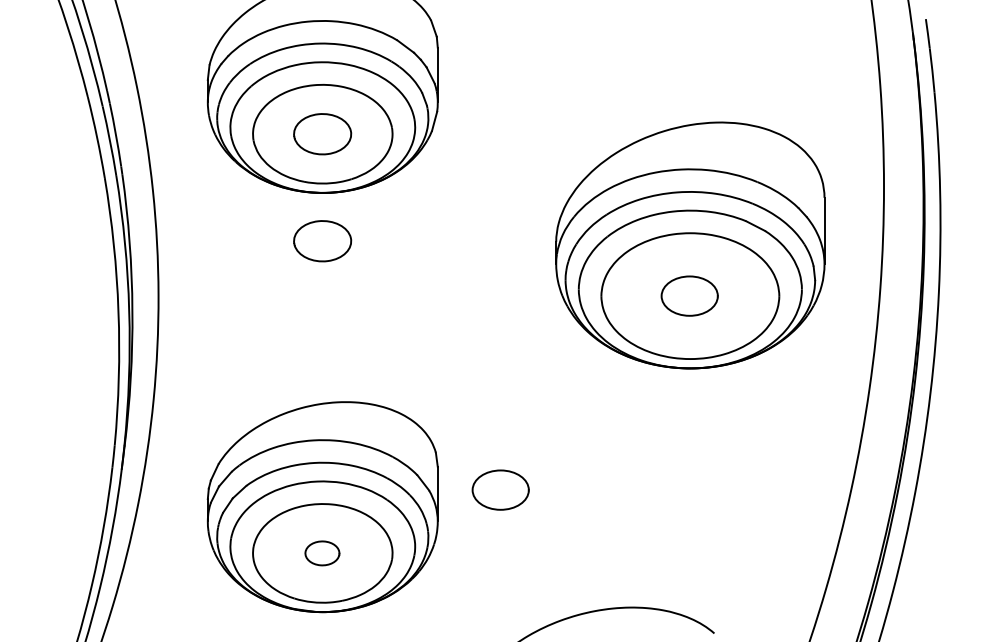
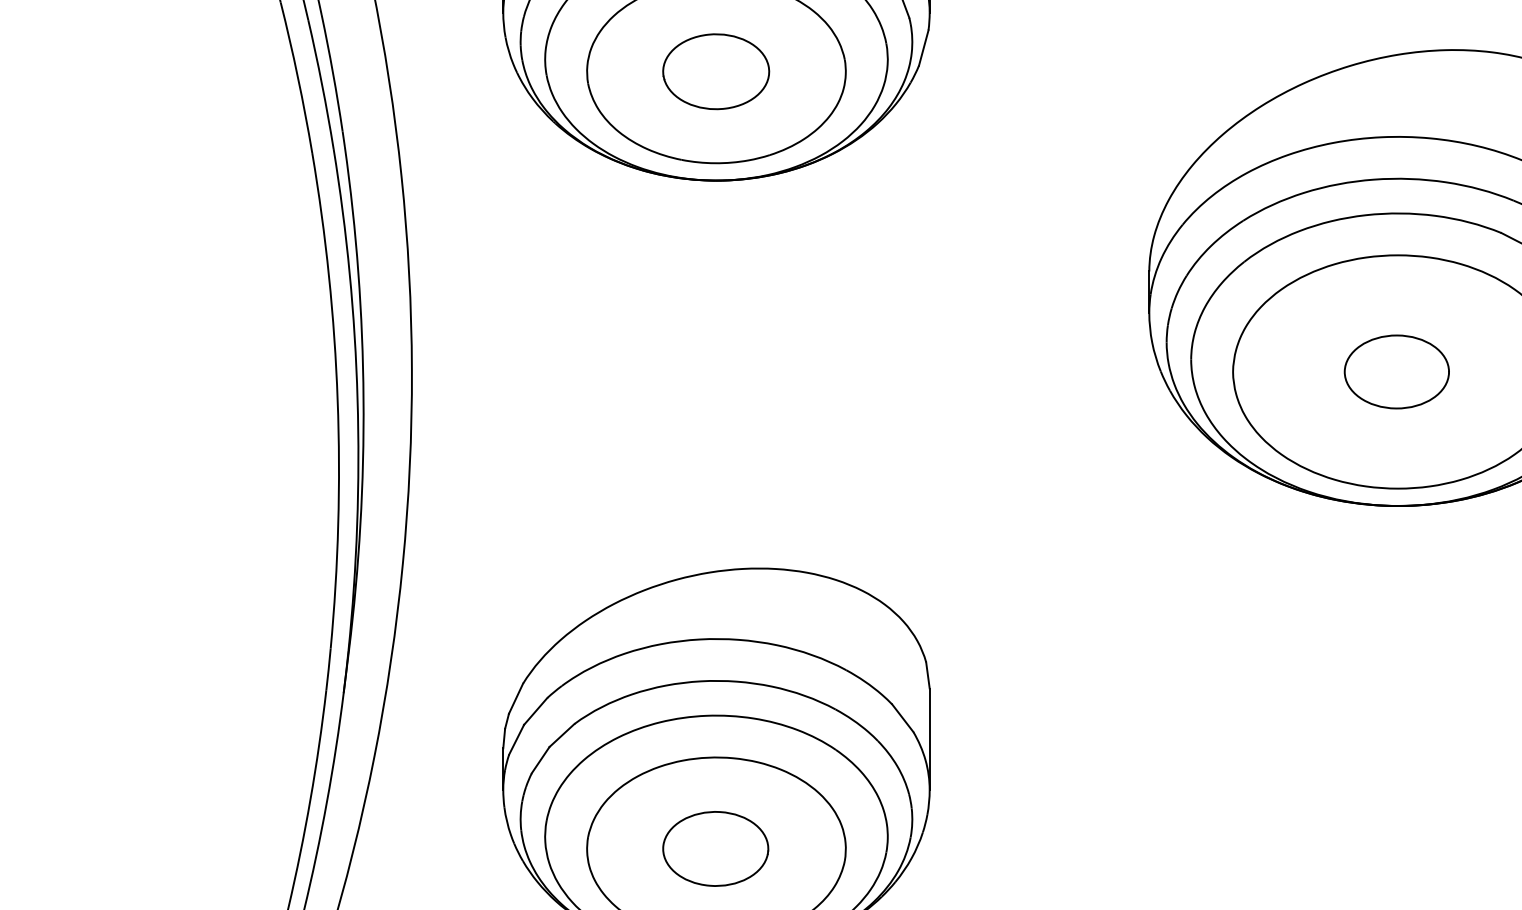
part: (322, 241) -> (715, 270), removed
part: (500, 489) -> (1045, 730), removed
part: (322, 553) -> (715, 849), size x1.67

